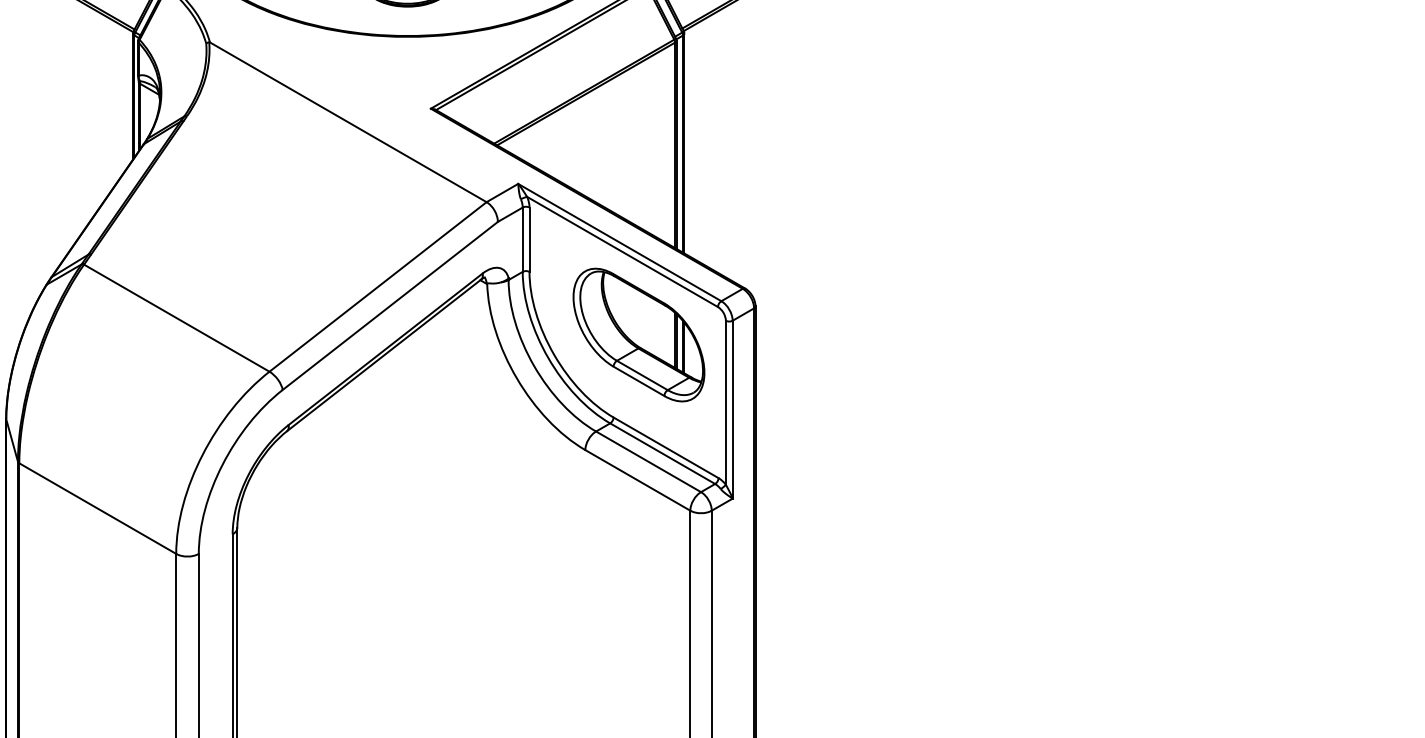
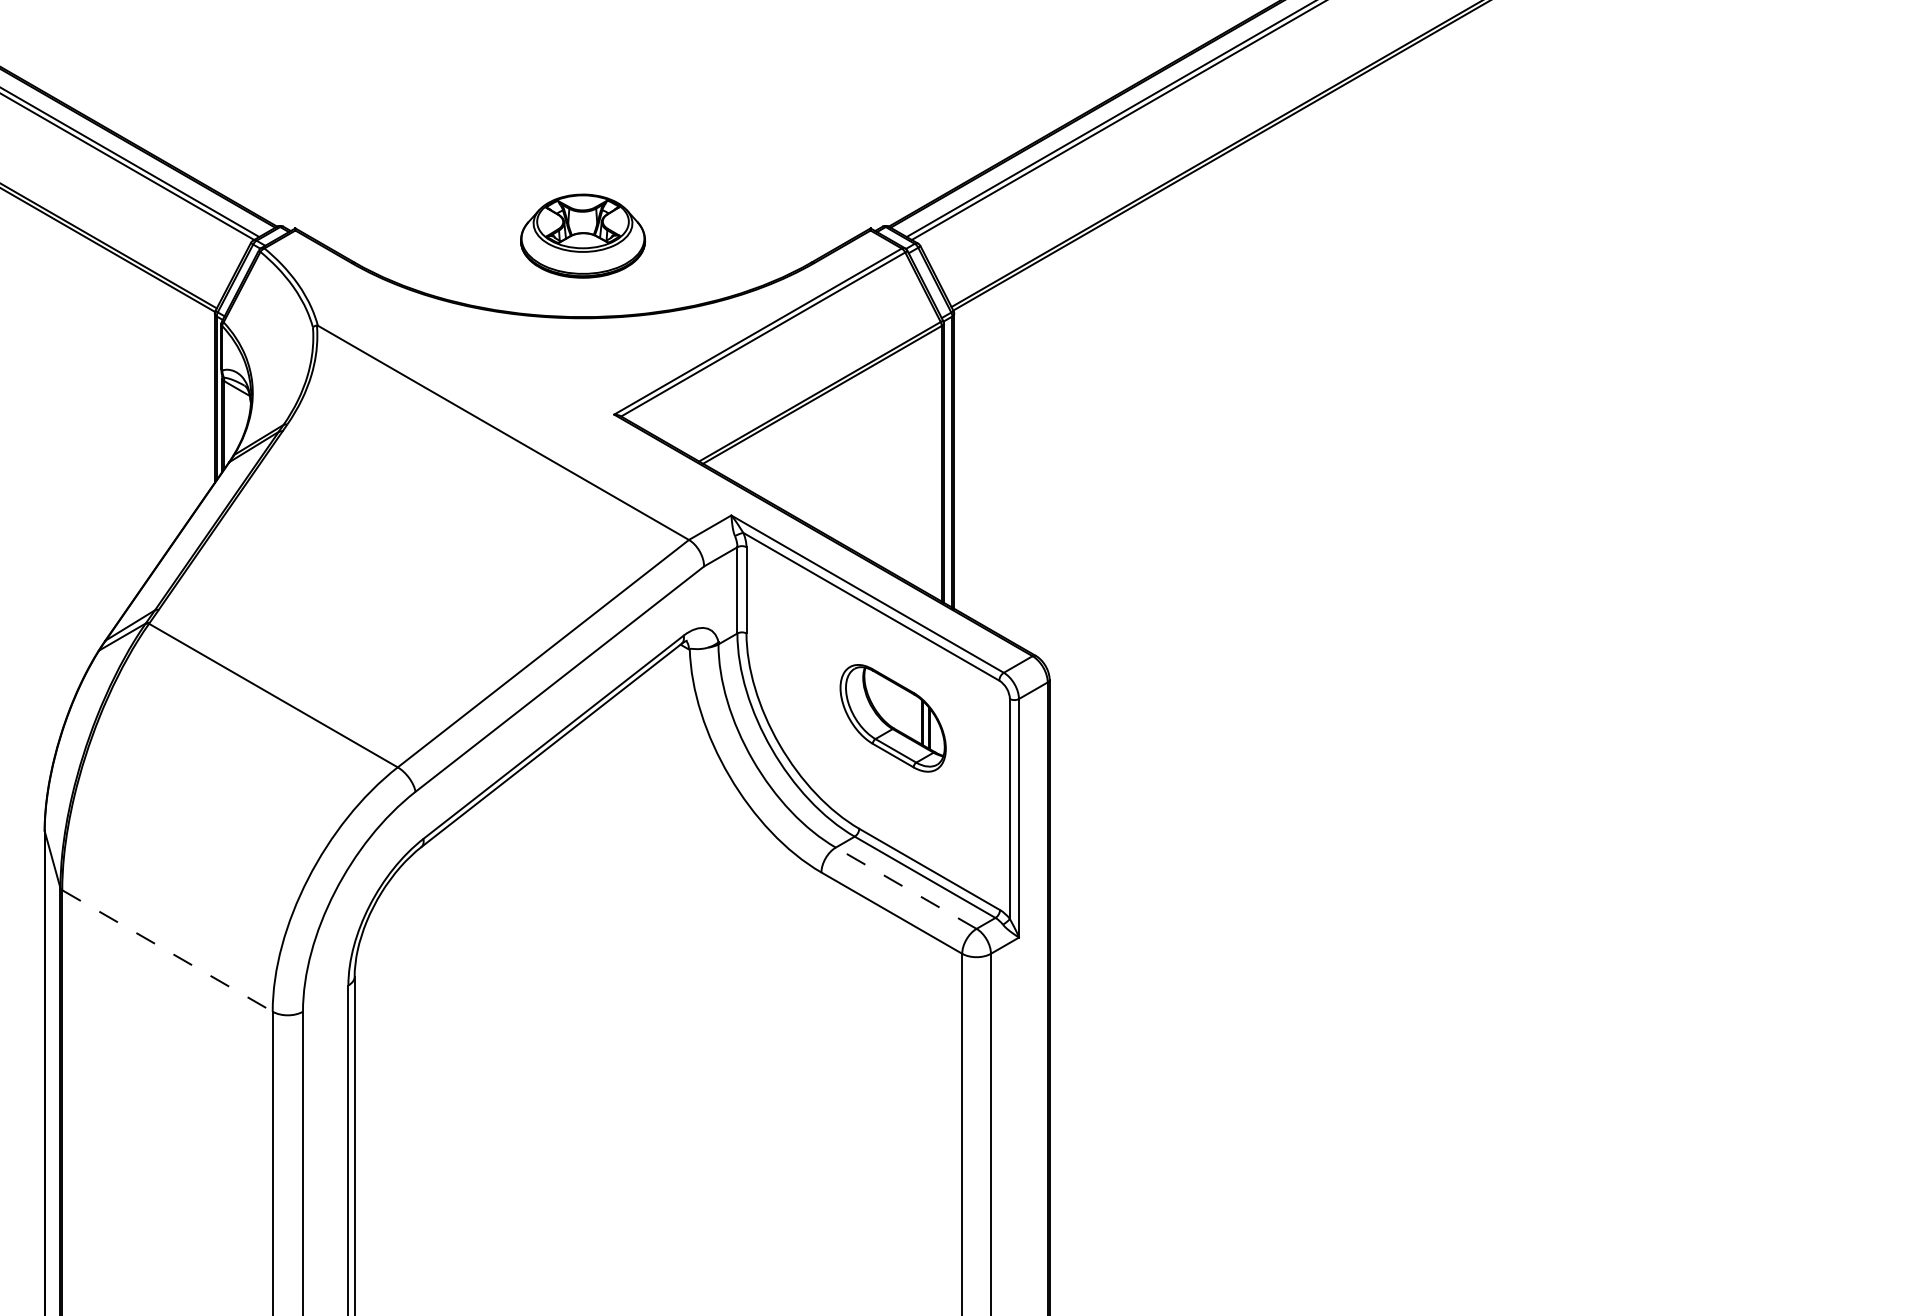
part: (638, 335) -> (892, 718), size x0.6
line: (648, 461) -> (905, 887), solid -> dashed
line: (97, 508) -> (167, 950), solid -> dashed

